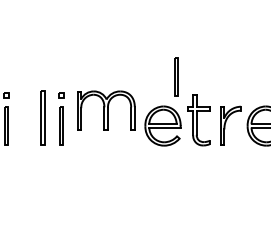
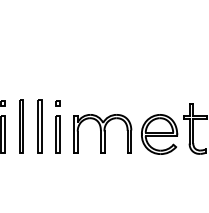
line: (175, 76) -> (172, 84), removed
part: (106, 110) -> (103, 133), moved
part: (24, 117) -> (21, 125), added

